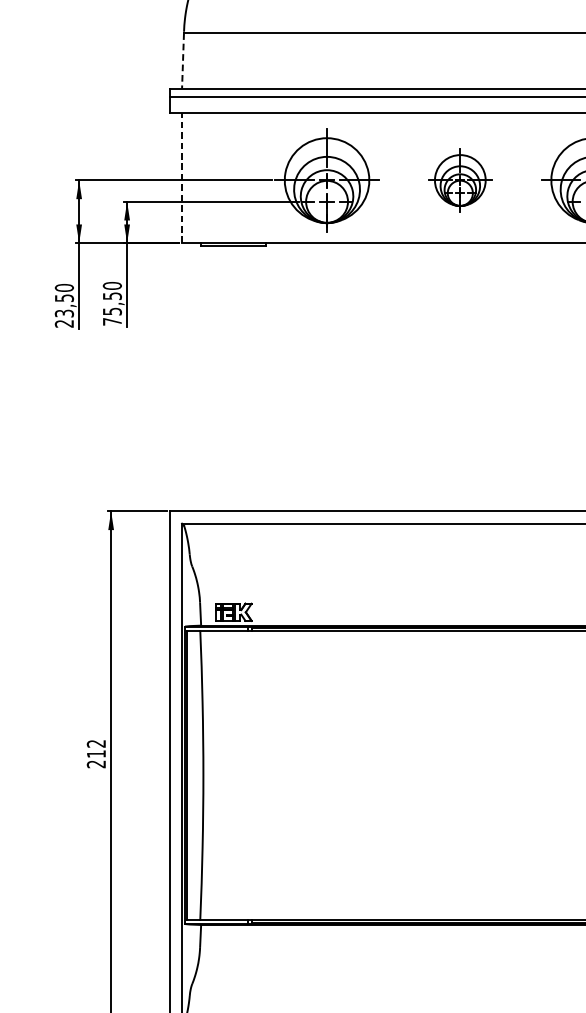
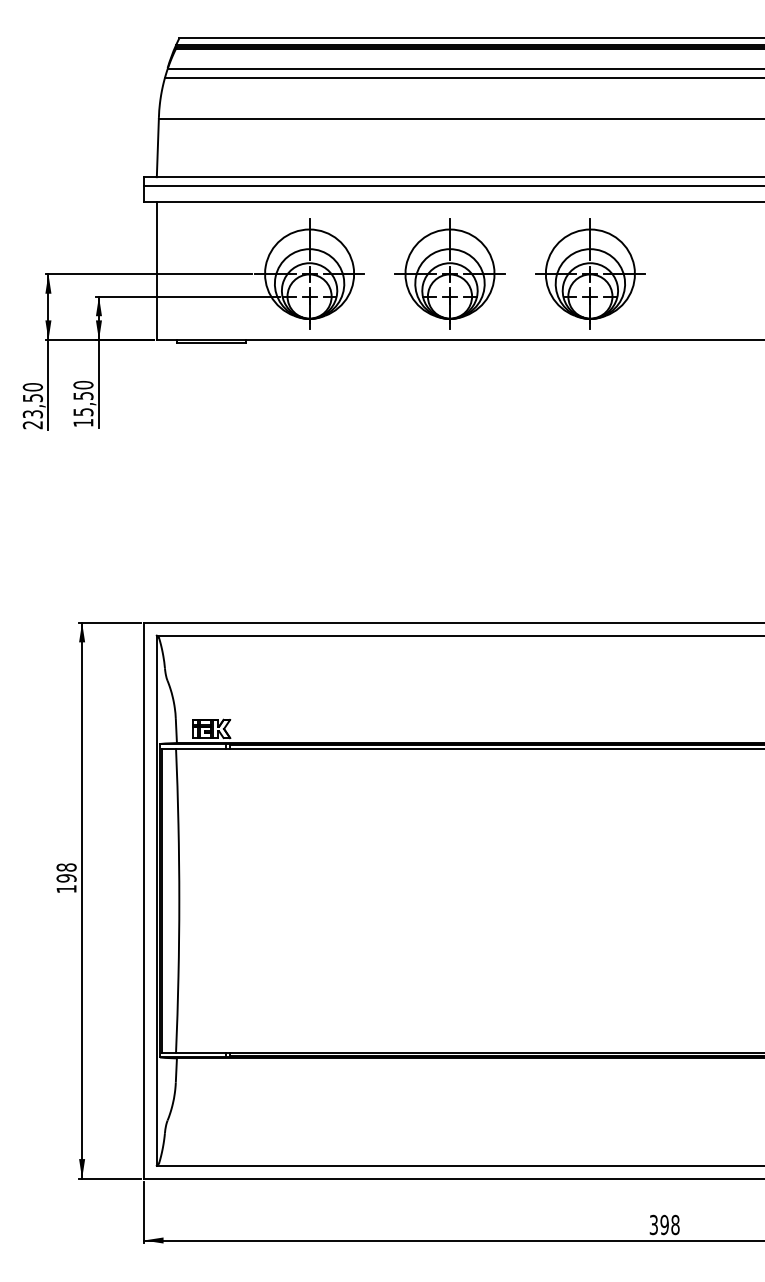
line: (182, 61) -> (157, 148), dashed -> solid
line: (181, 178) -> (156, 271), dashed -> solid
part: (459, 179) -> (449, 273), size x1.67
text: (112, 321) -> (83, 422), 75,50 -> 15,50
text: (96, 754) -> (66, 878), 212 -> 198

